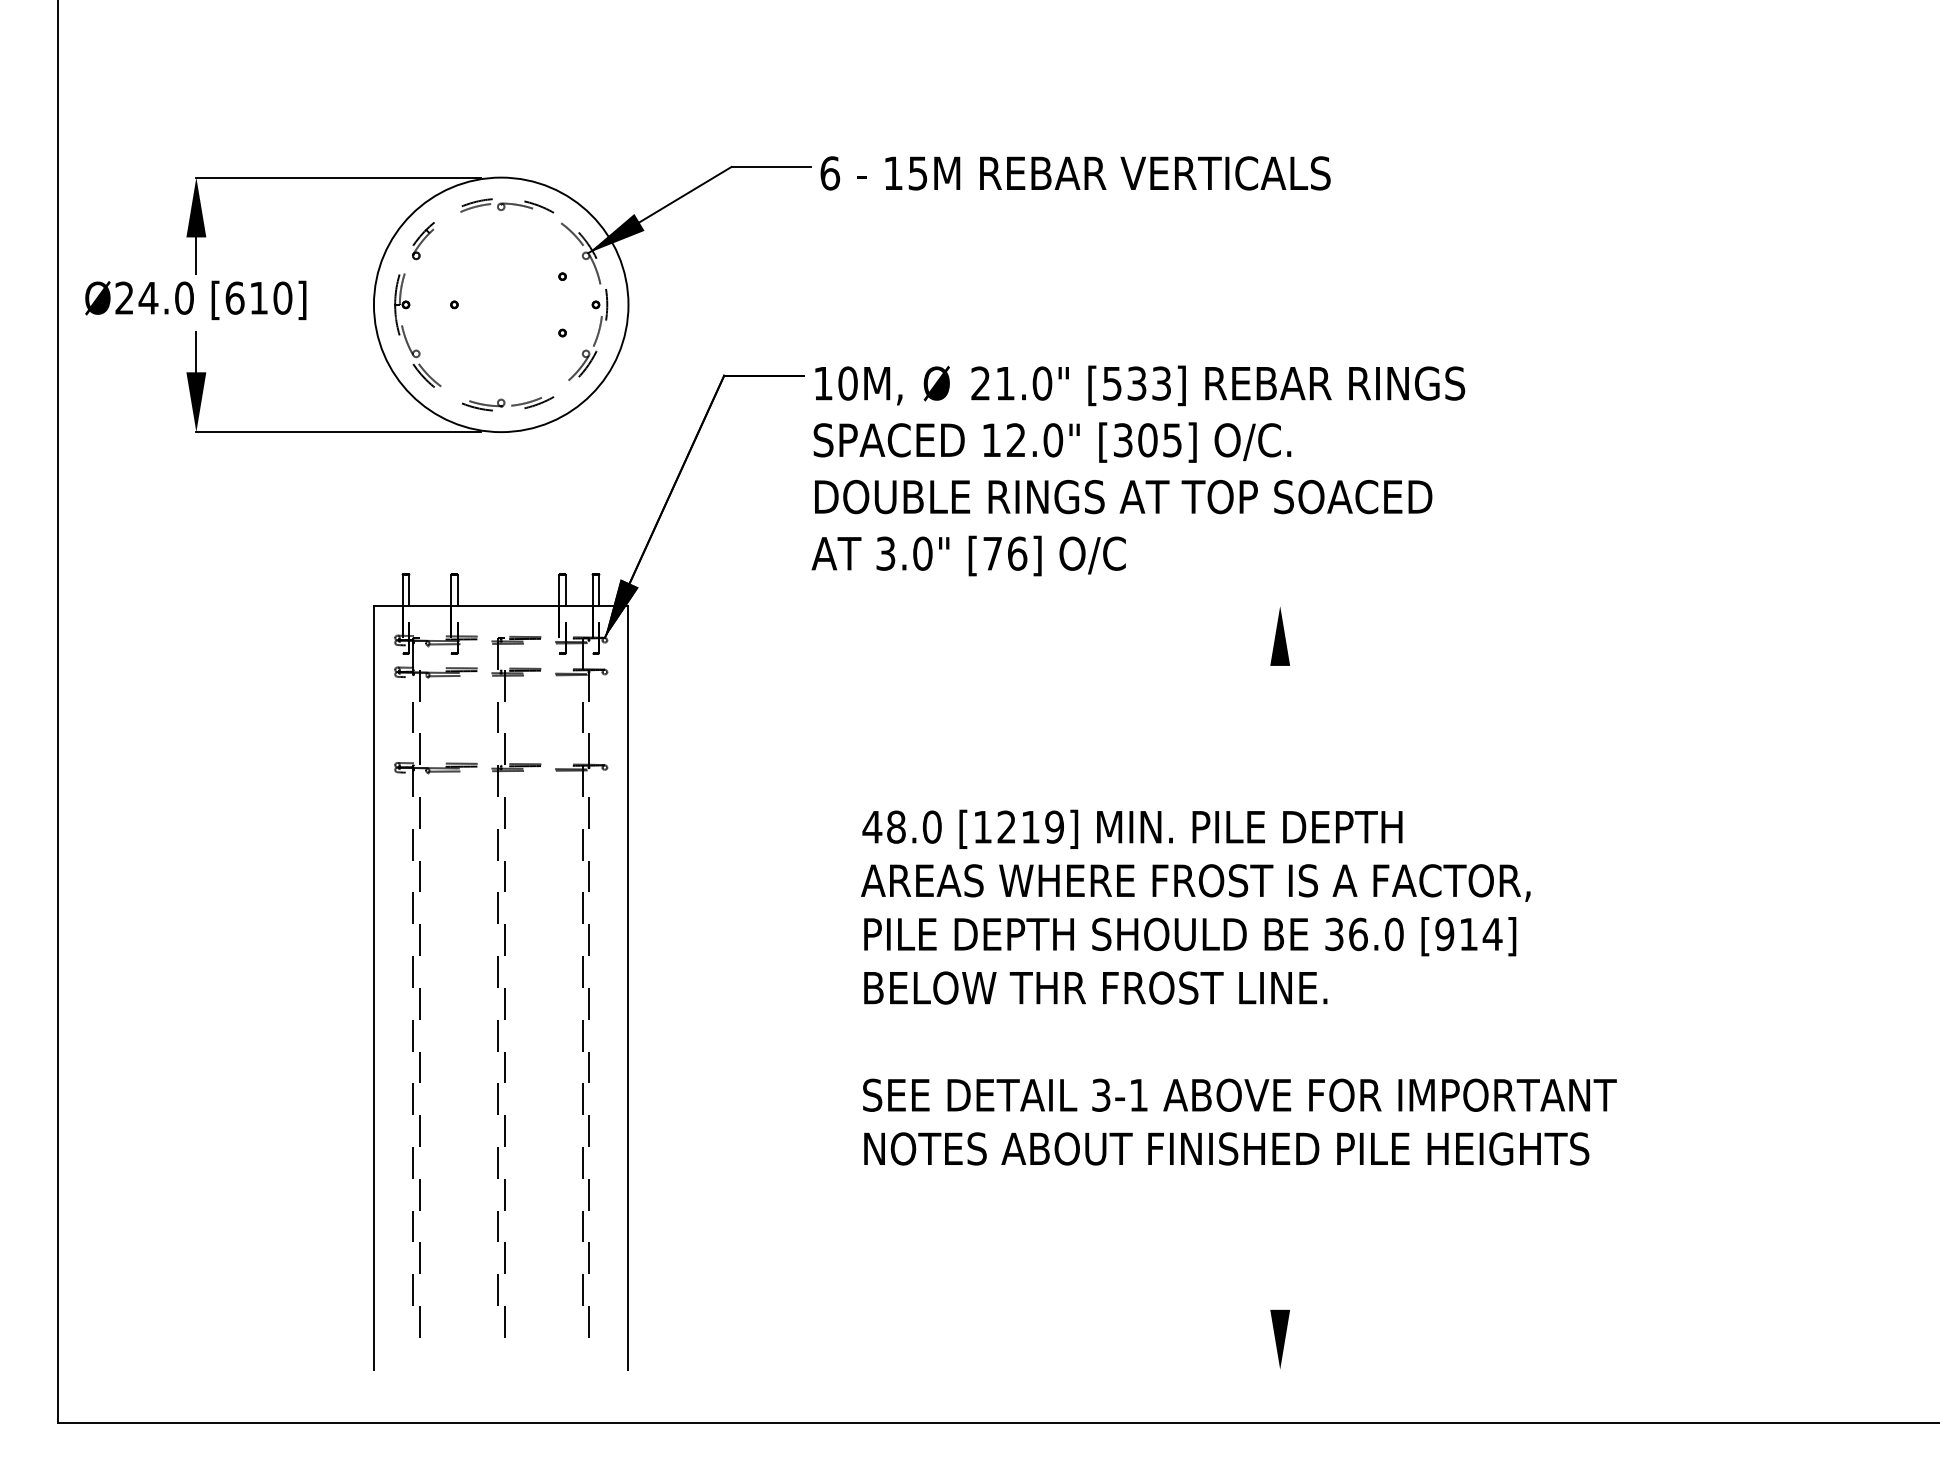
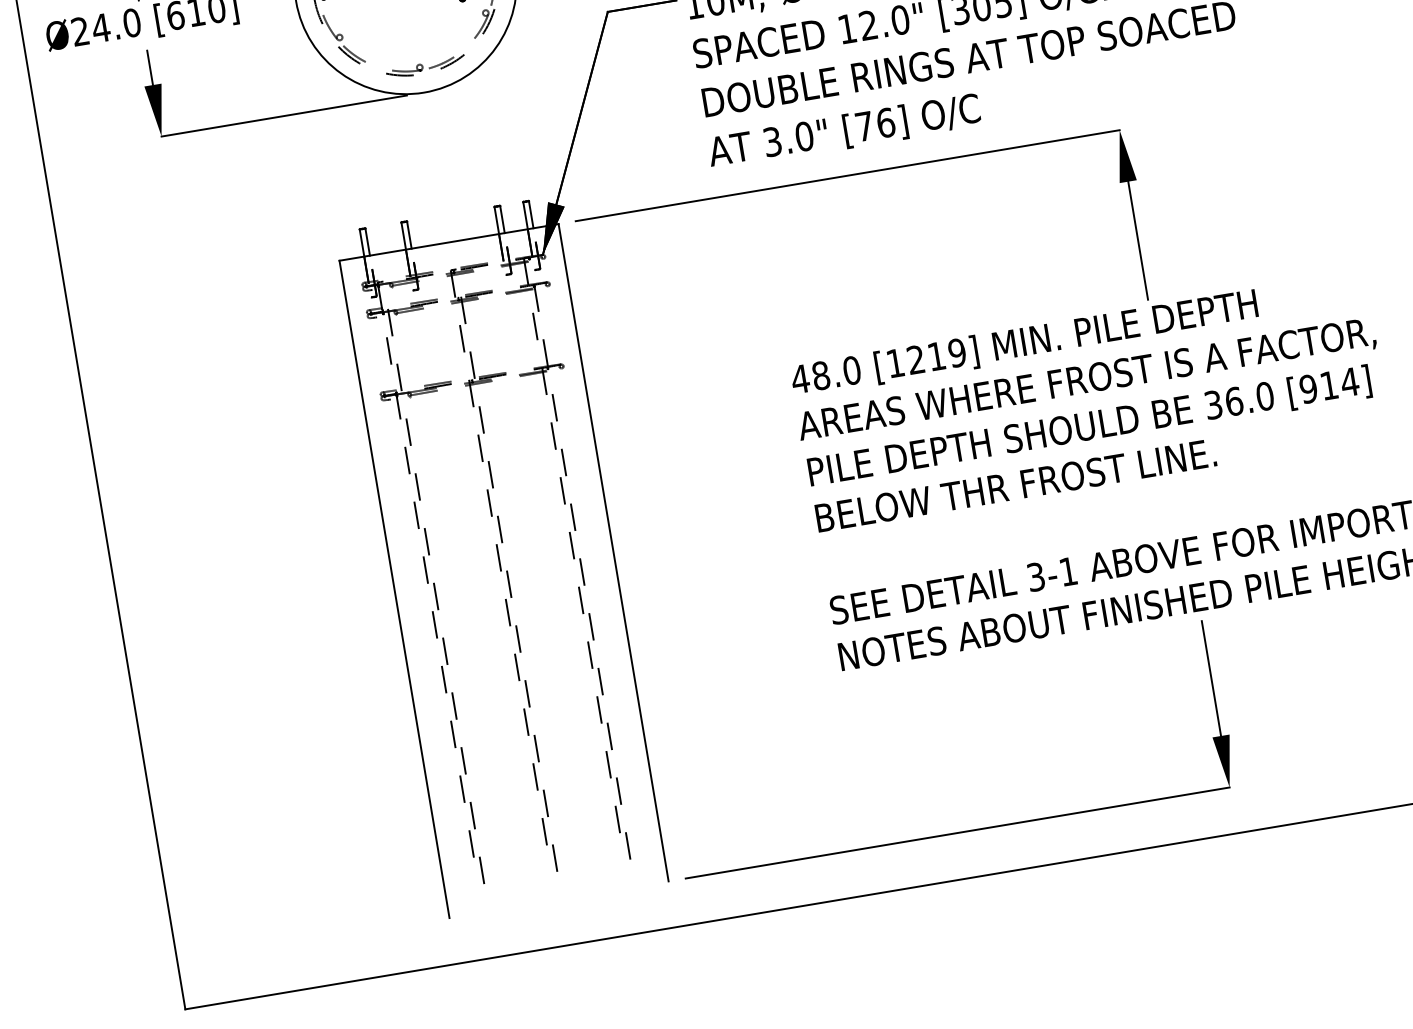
line: (964, 606) -> (847, 176), added
line: (1280, 734) -> (1138, 240), added
line: (1280, 1242) -> (1211, 677), added
line: (964, 1369) -> (957, 832), added

